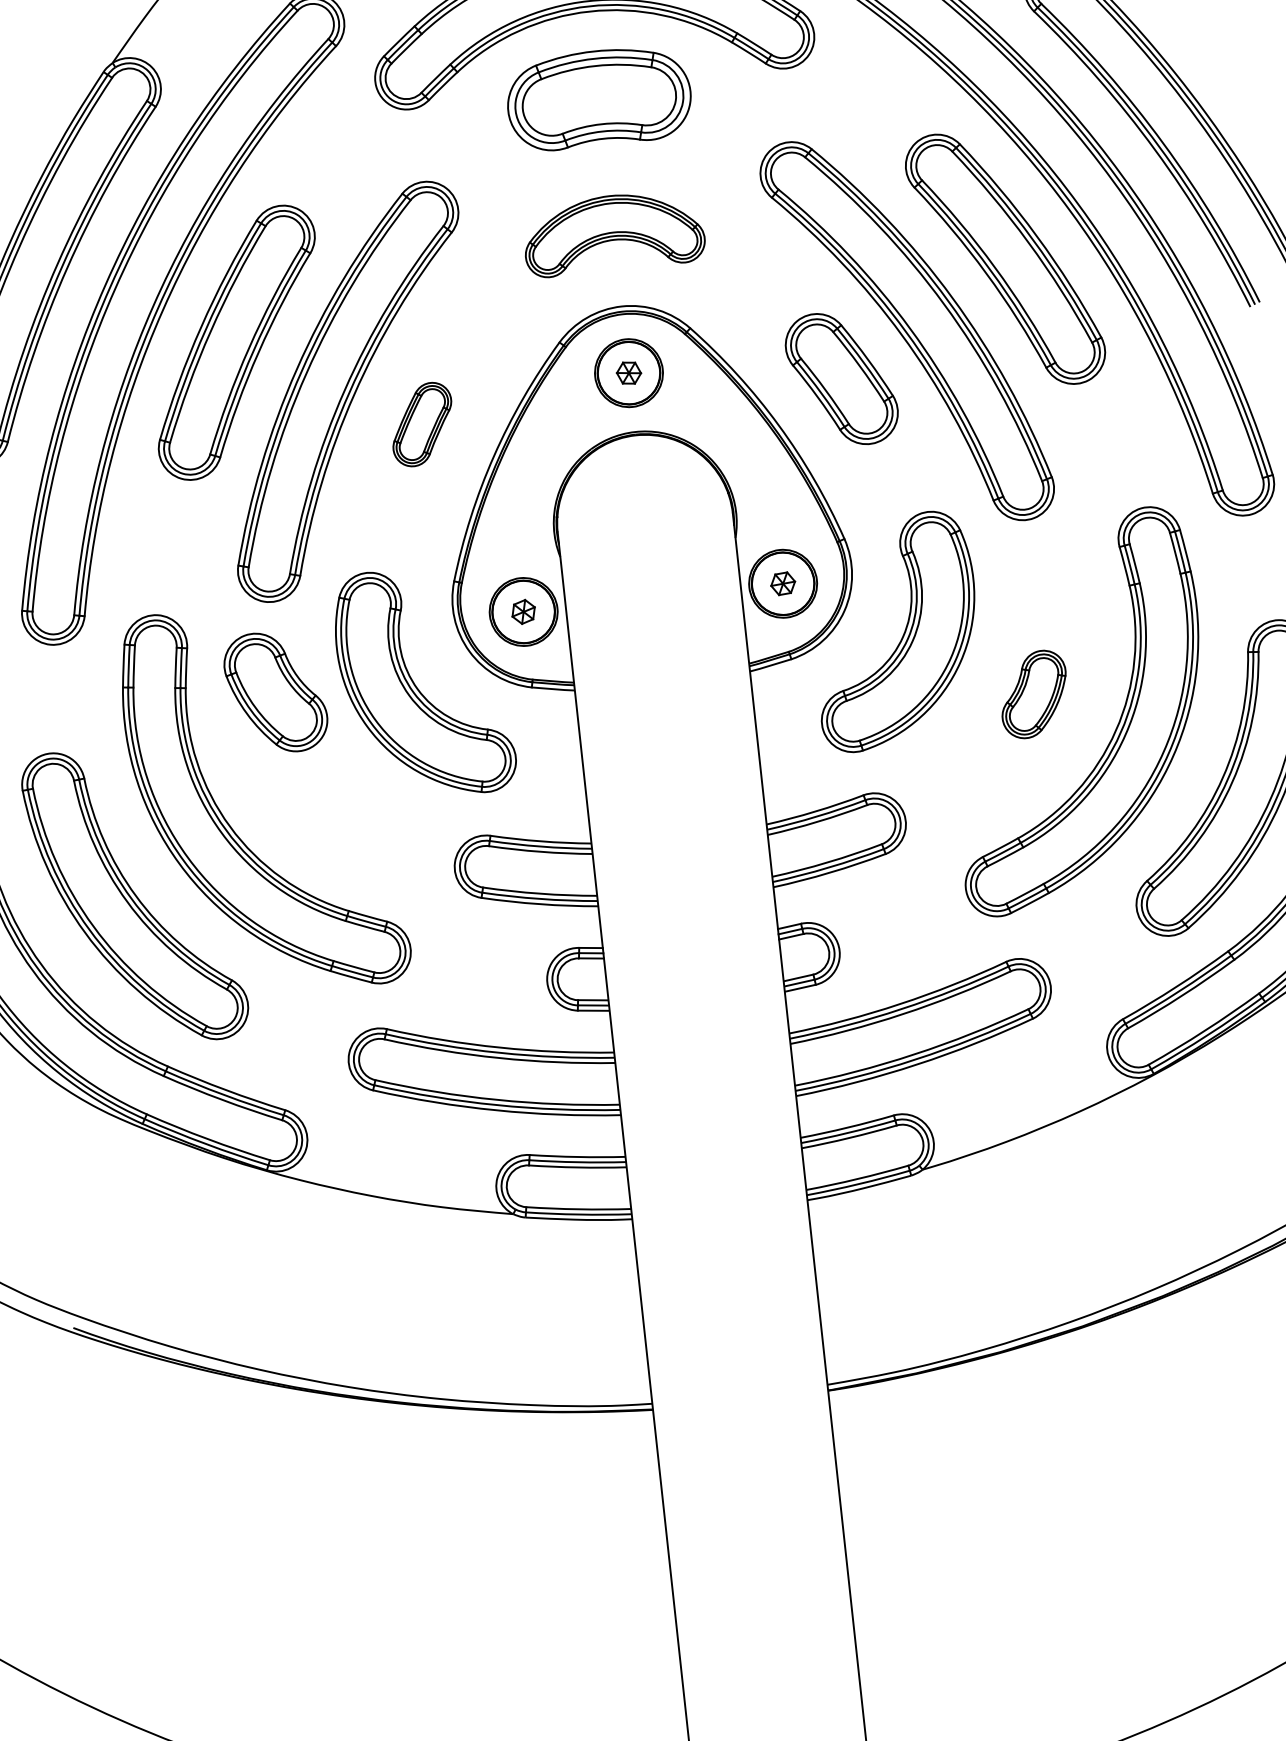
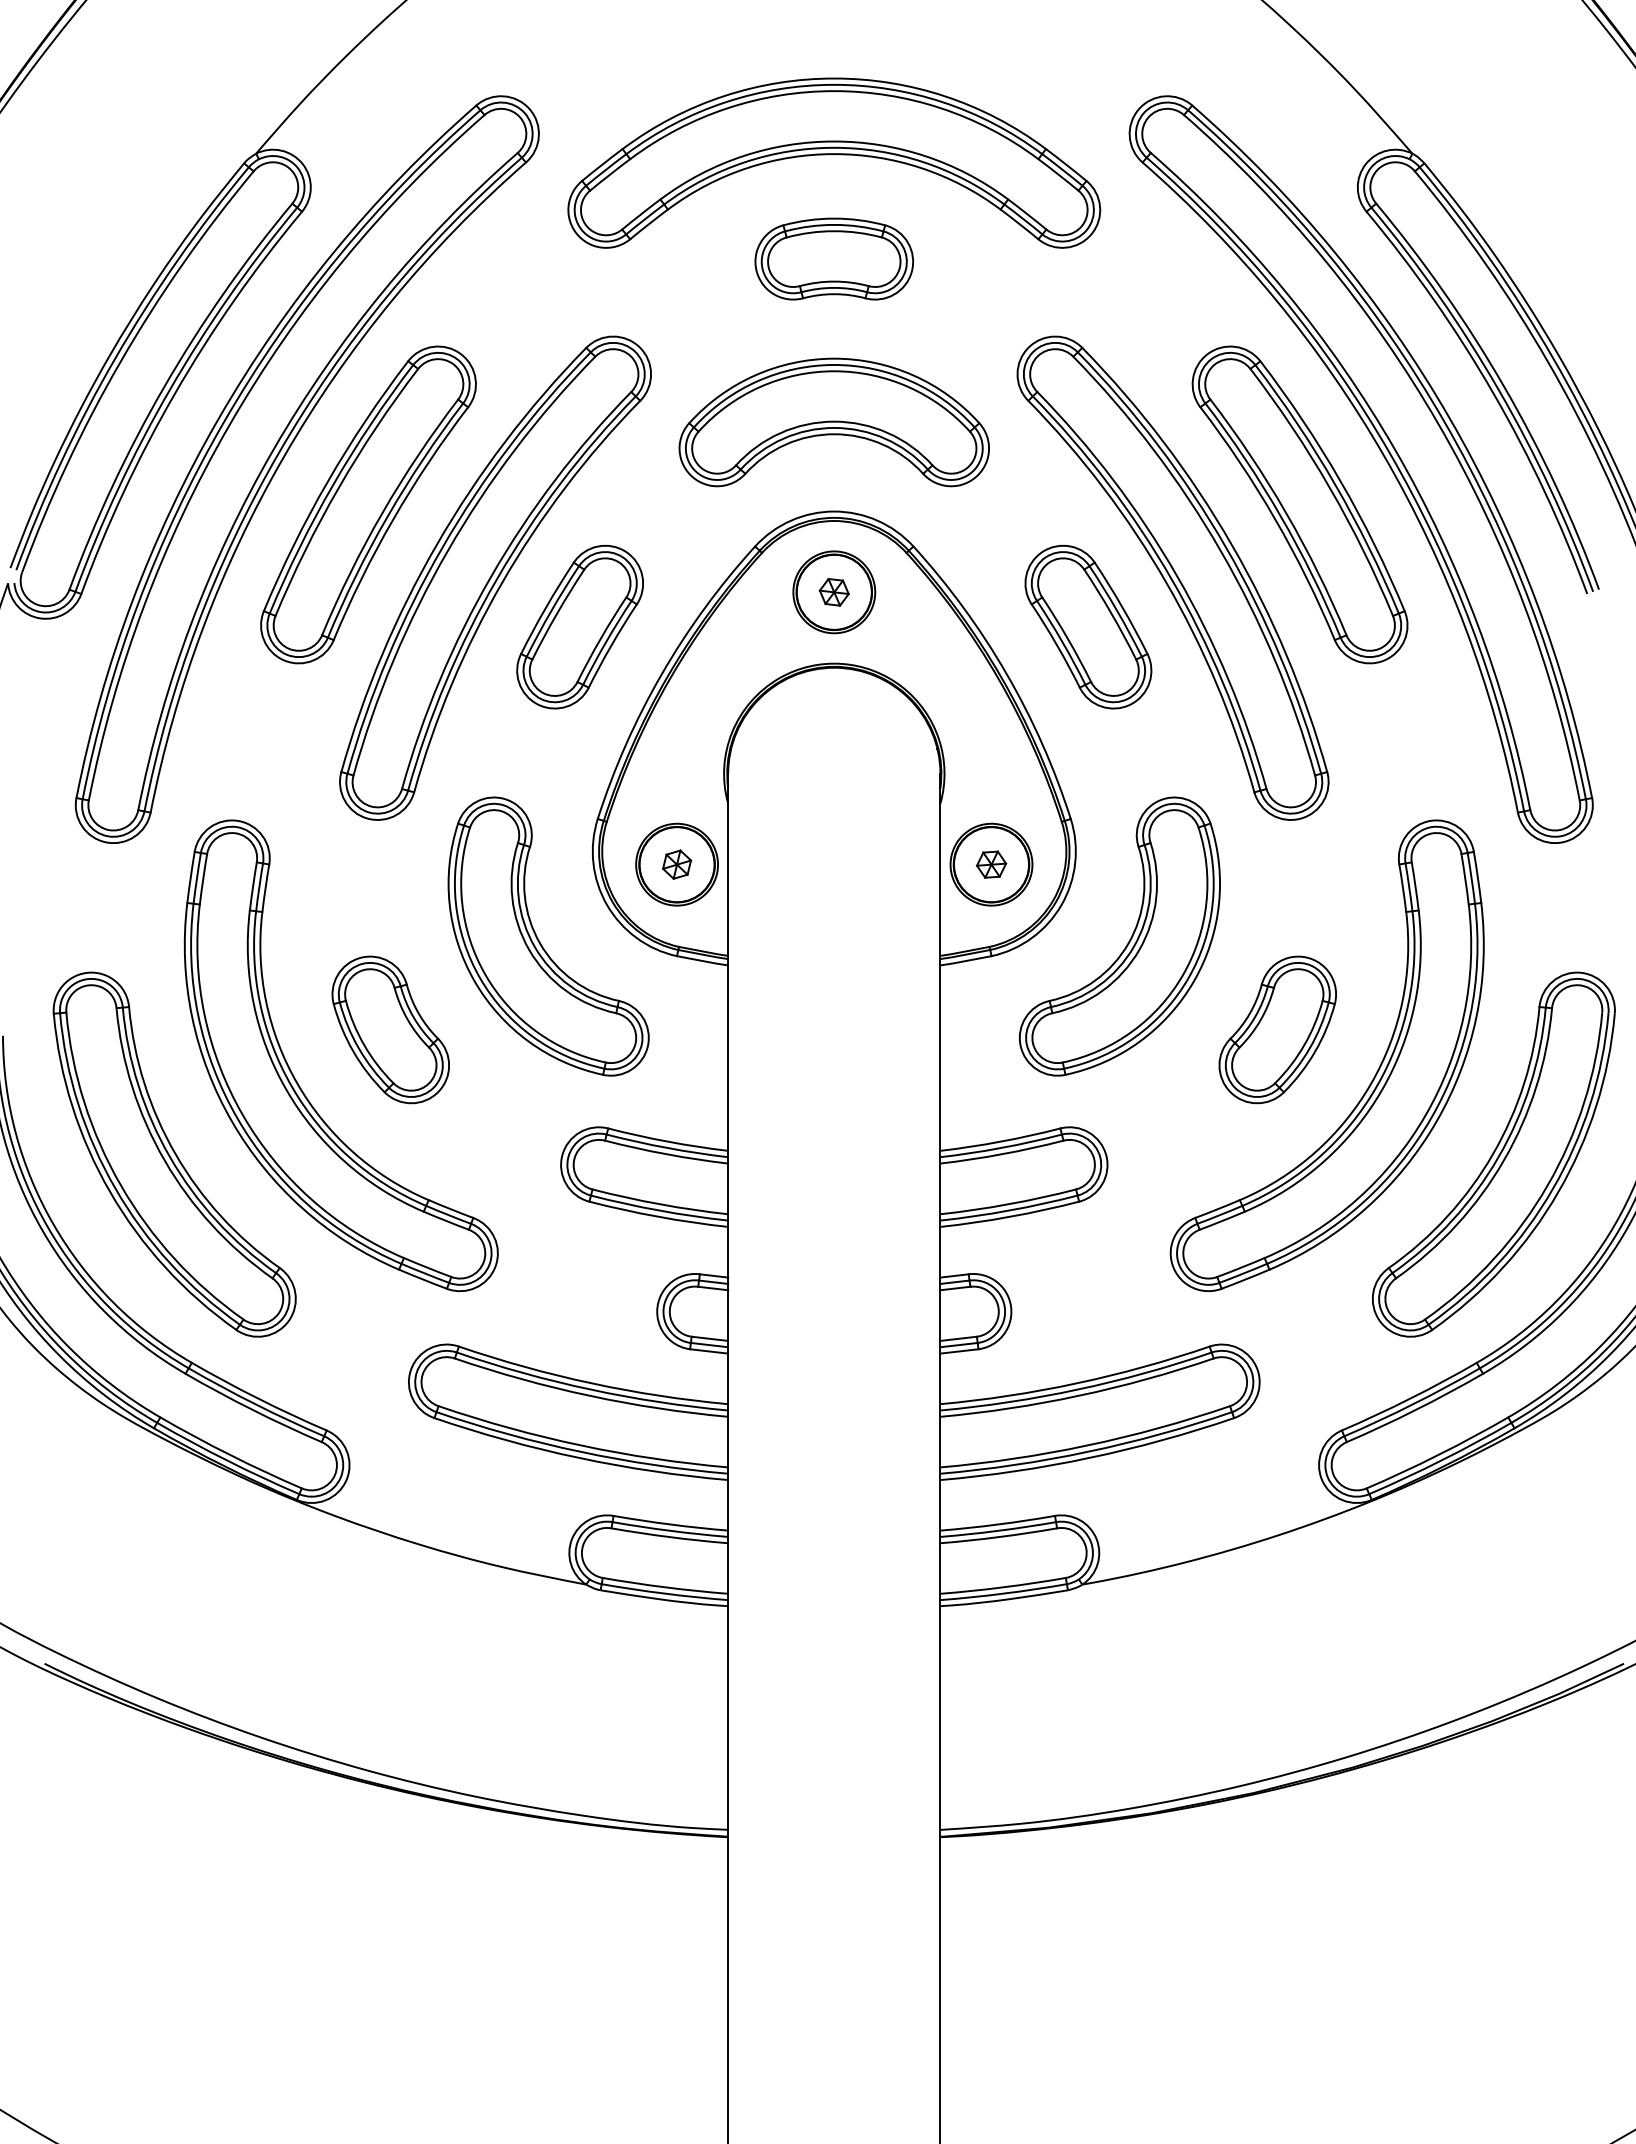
part: (599, 97) -> (834, 258), size x0.71
part: (613, 233) -> (833, 422), size x1.43
part: (421, 424) -> (579, 626), size x1.67
part: (275, 692) -> (390, 1029), moved
part: (1033, 694) -> (1277, 1029), size x1.43

